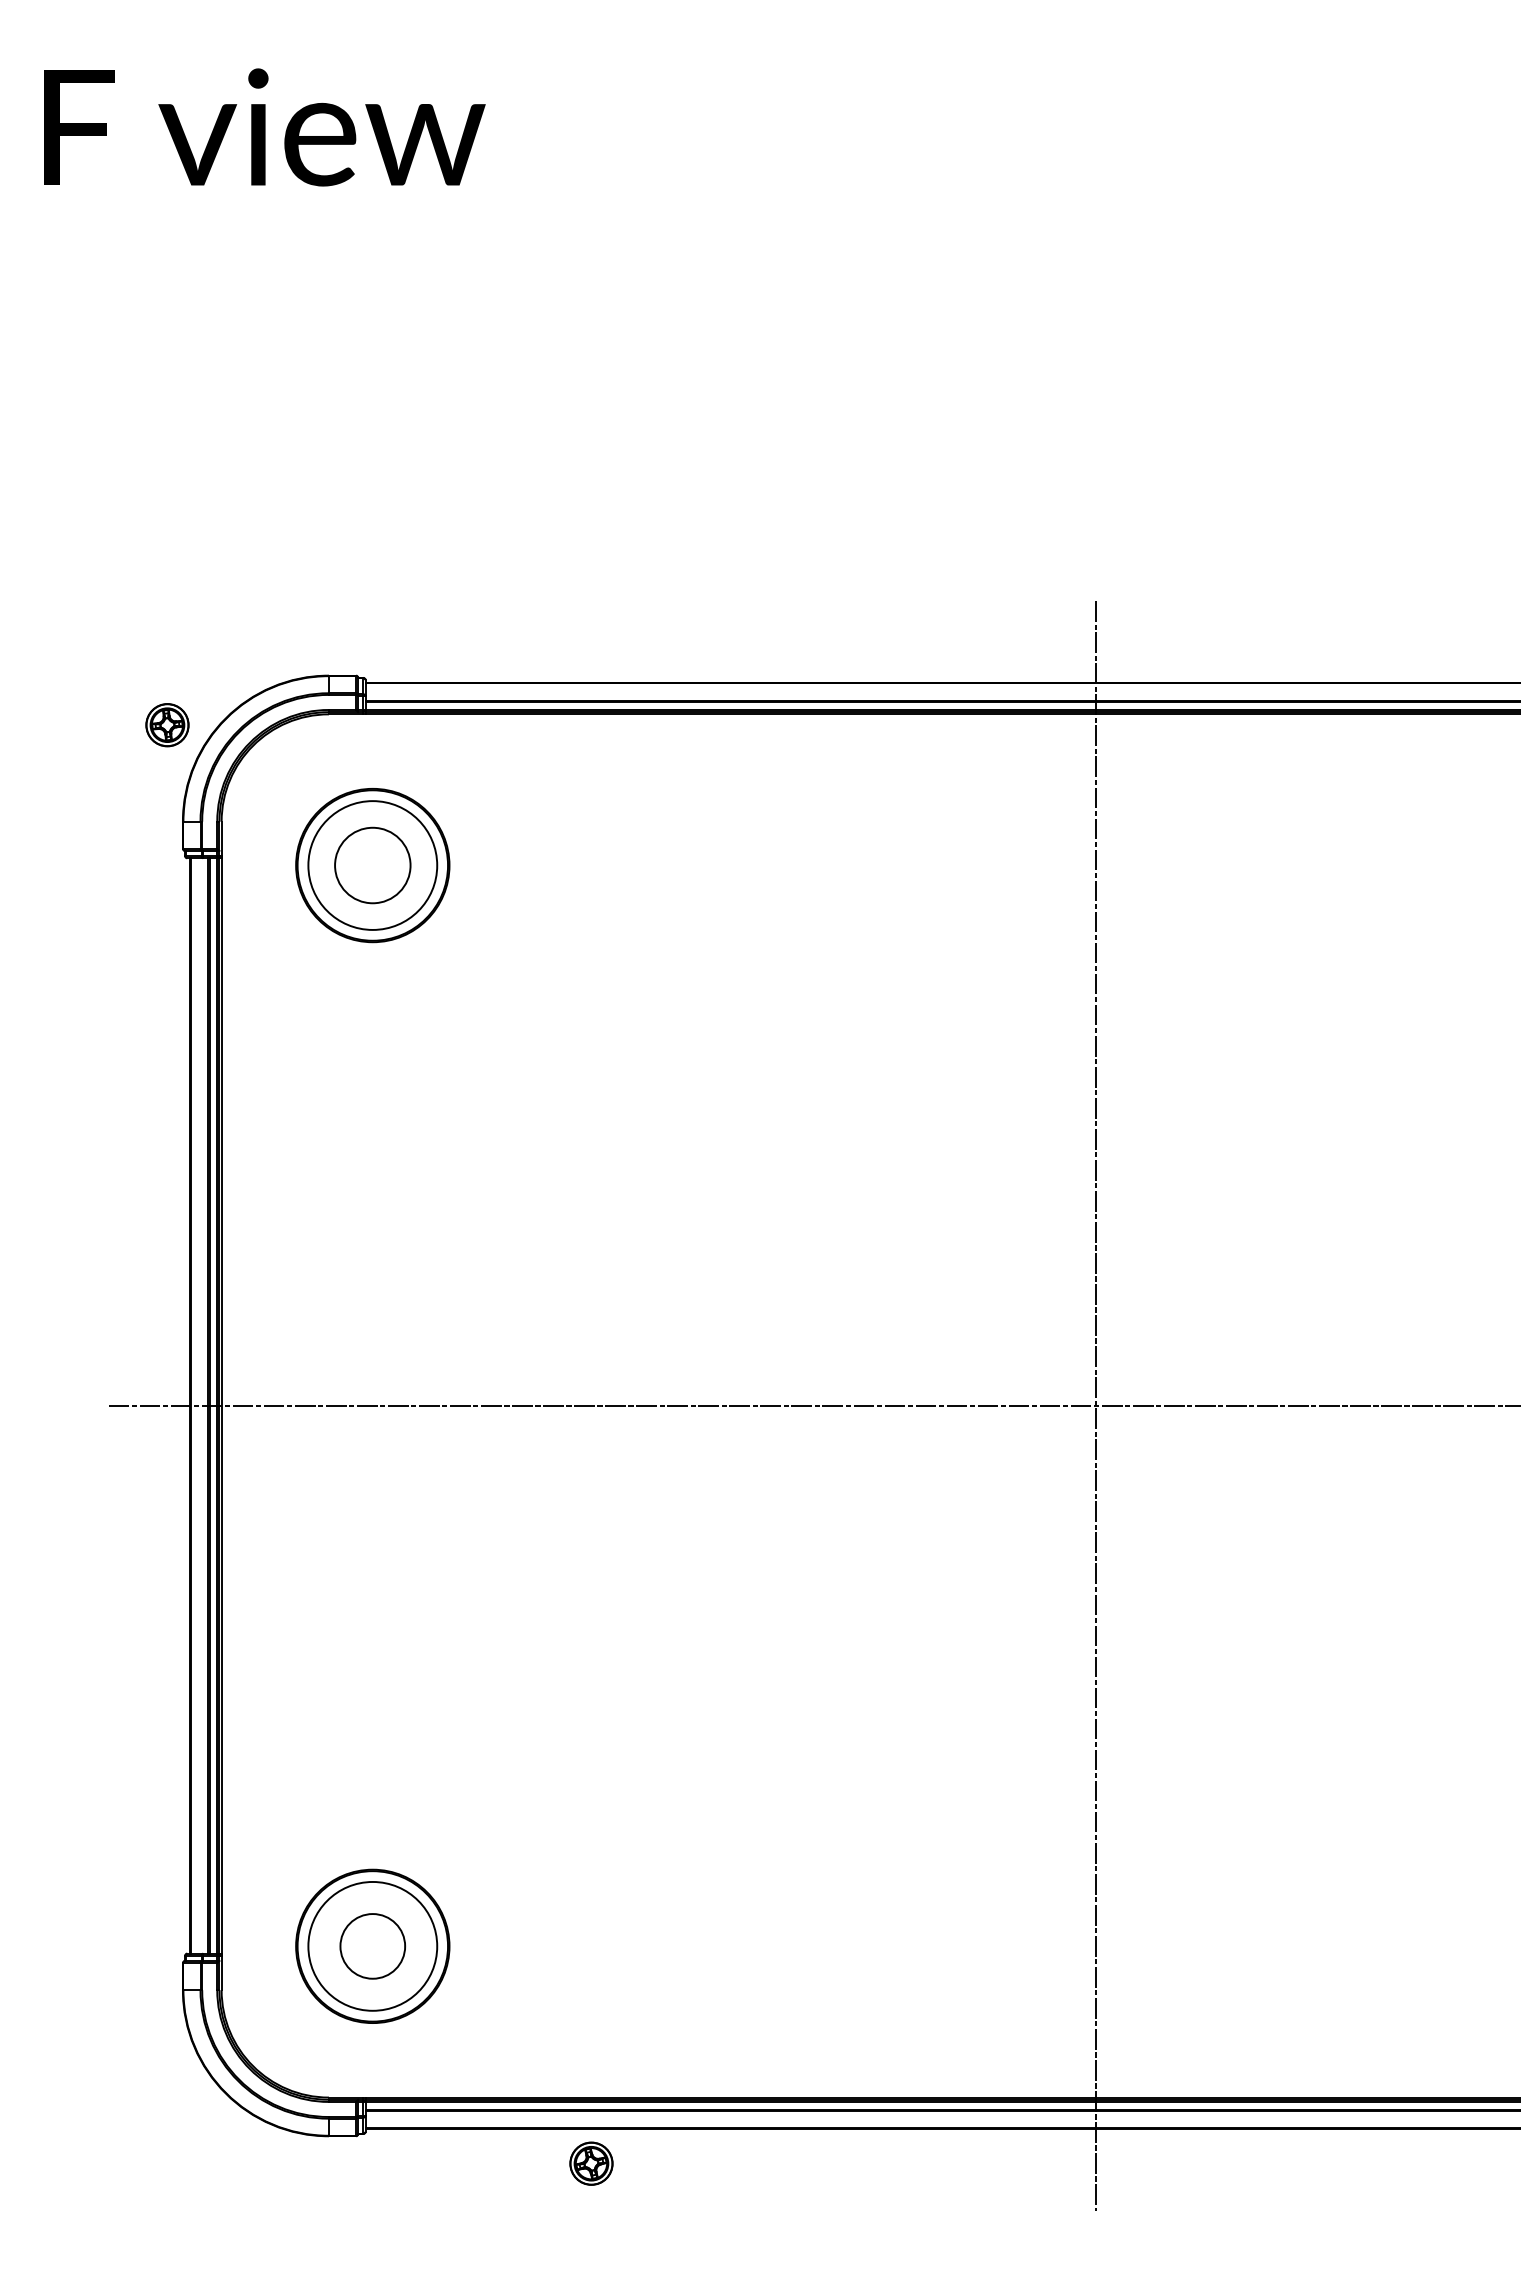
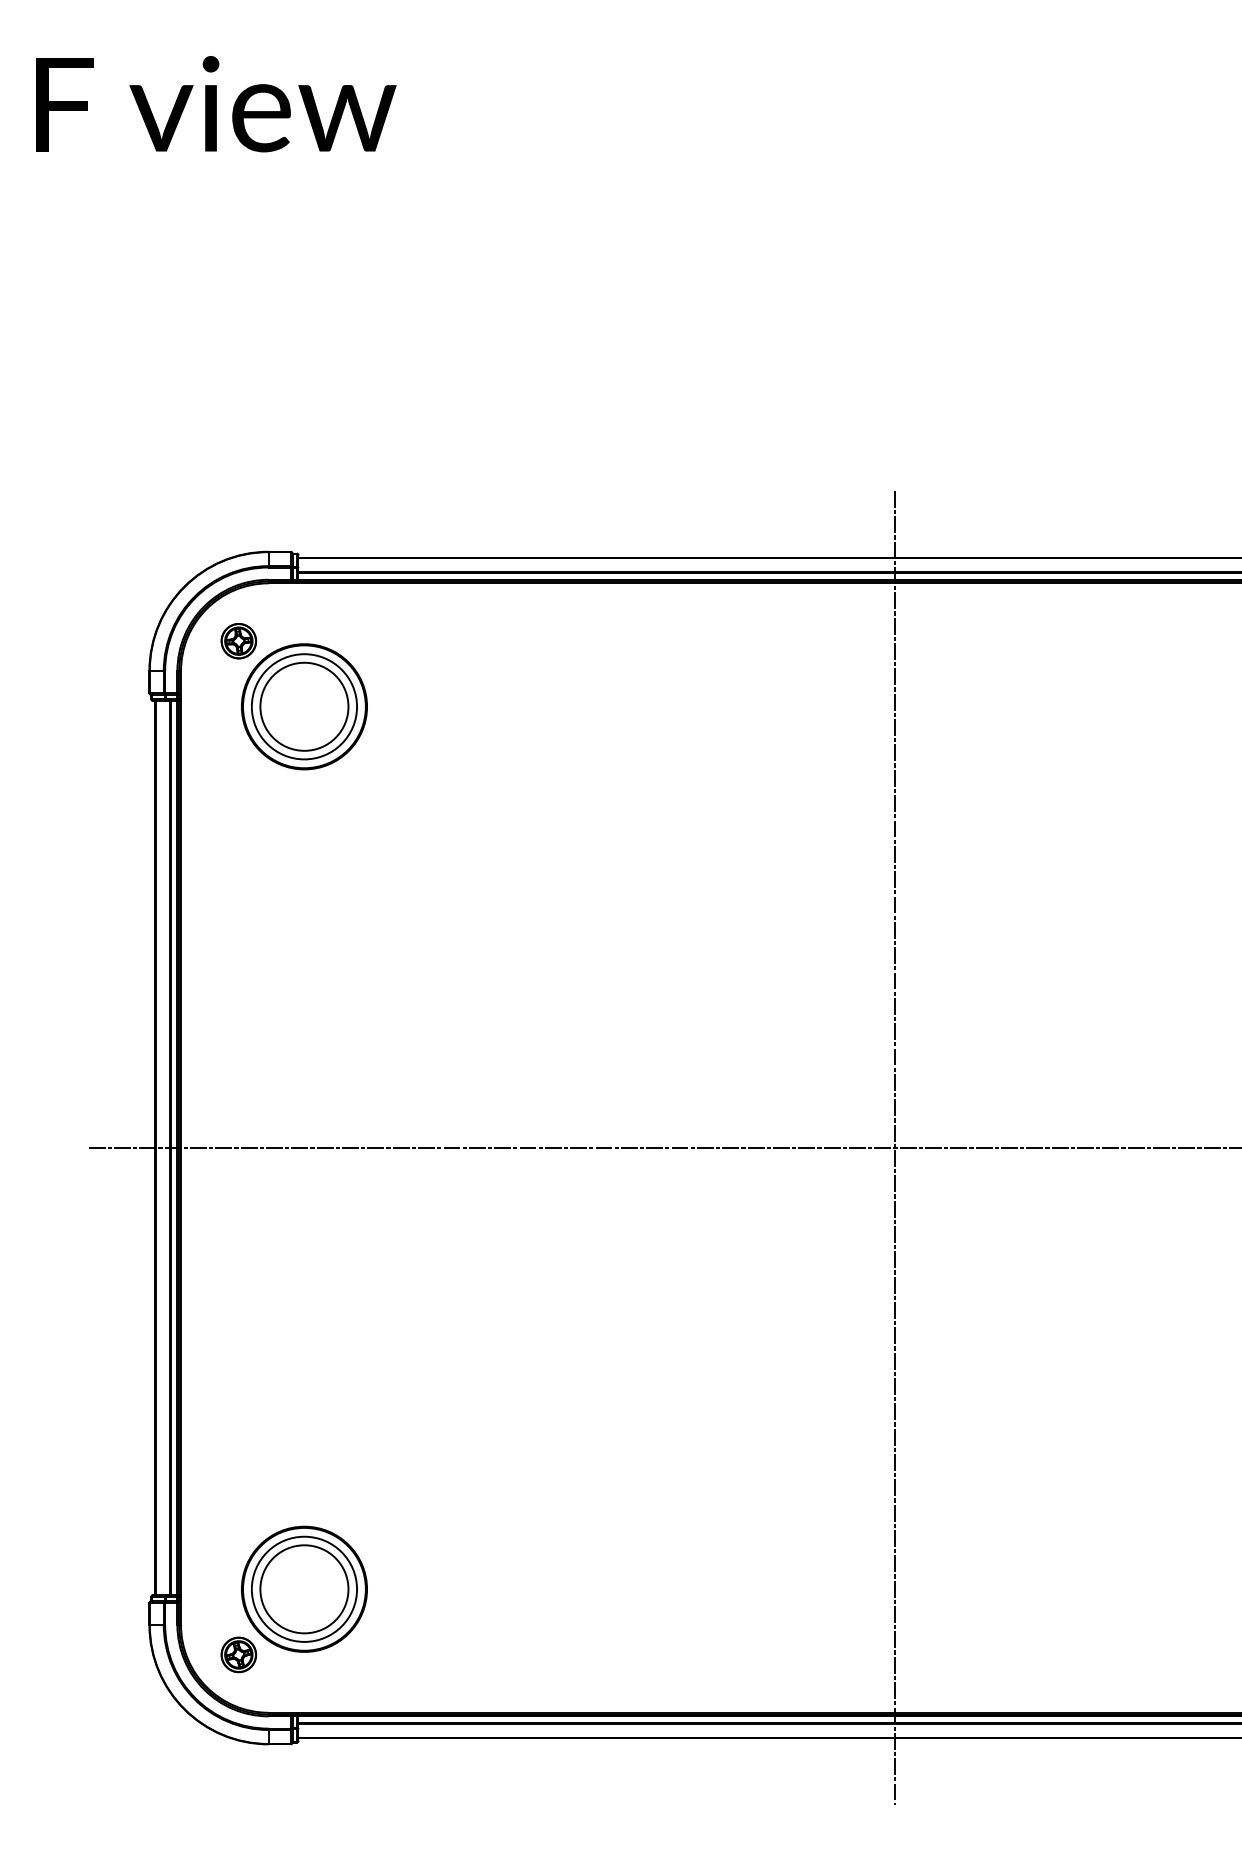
part: (167, 725) -> (238, 641), moved
circle: (372, 865) -> (304, 706), size x1.43
circle: (372, 1946) -> (304, 1589), size x1.67
part: (591, 2163) -> (238, 1654), moved

